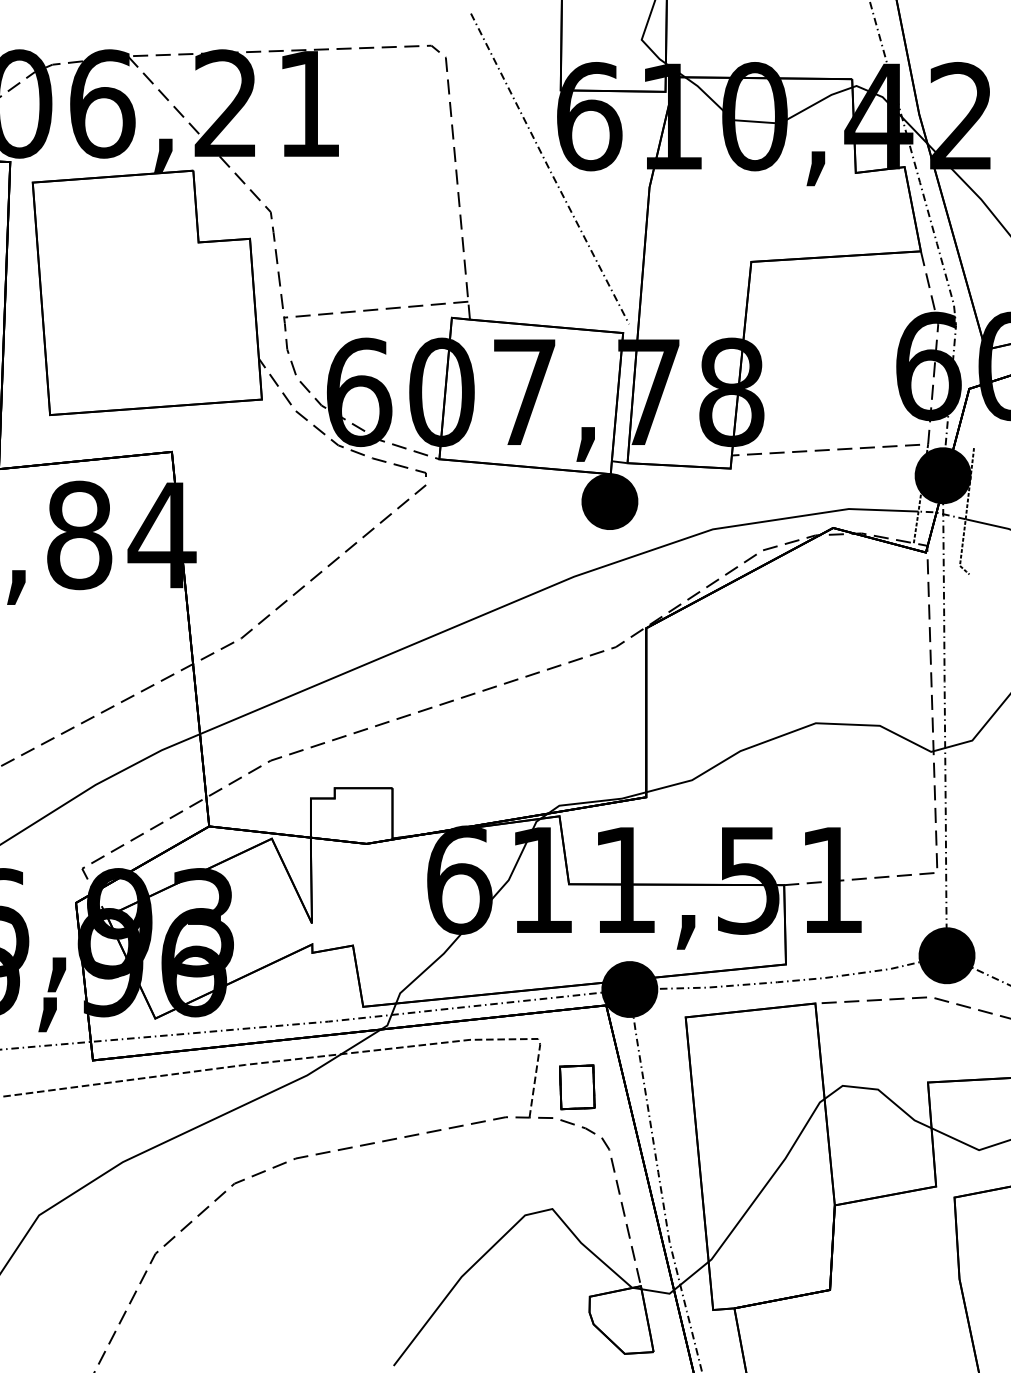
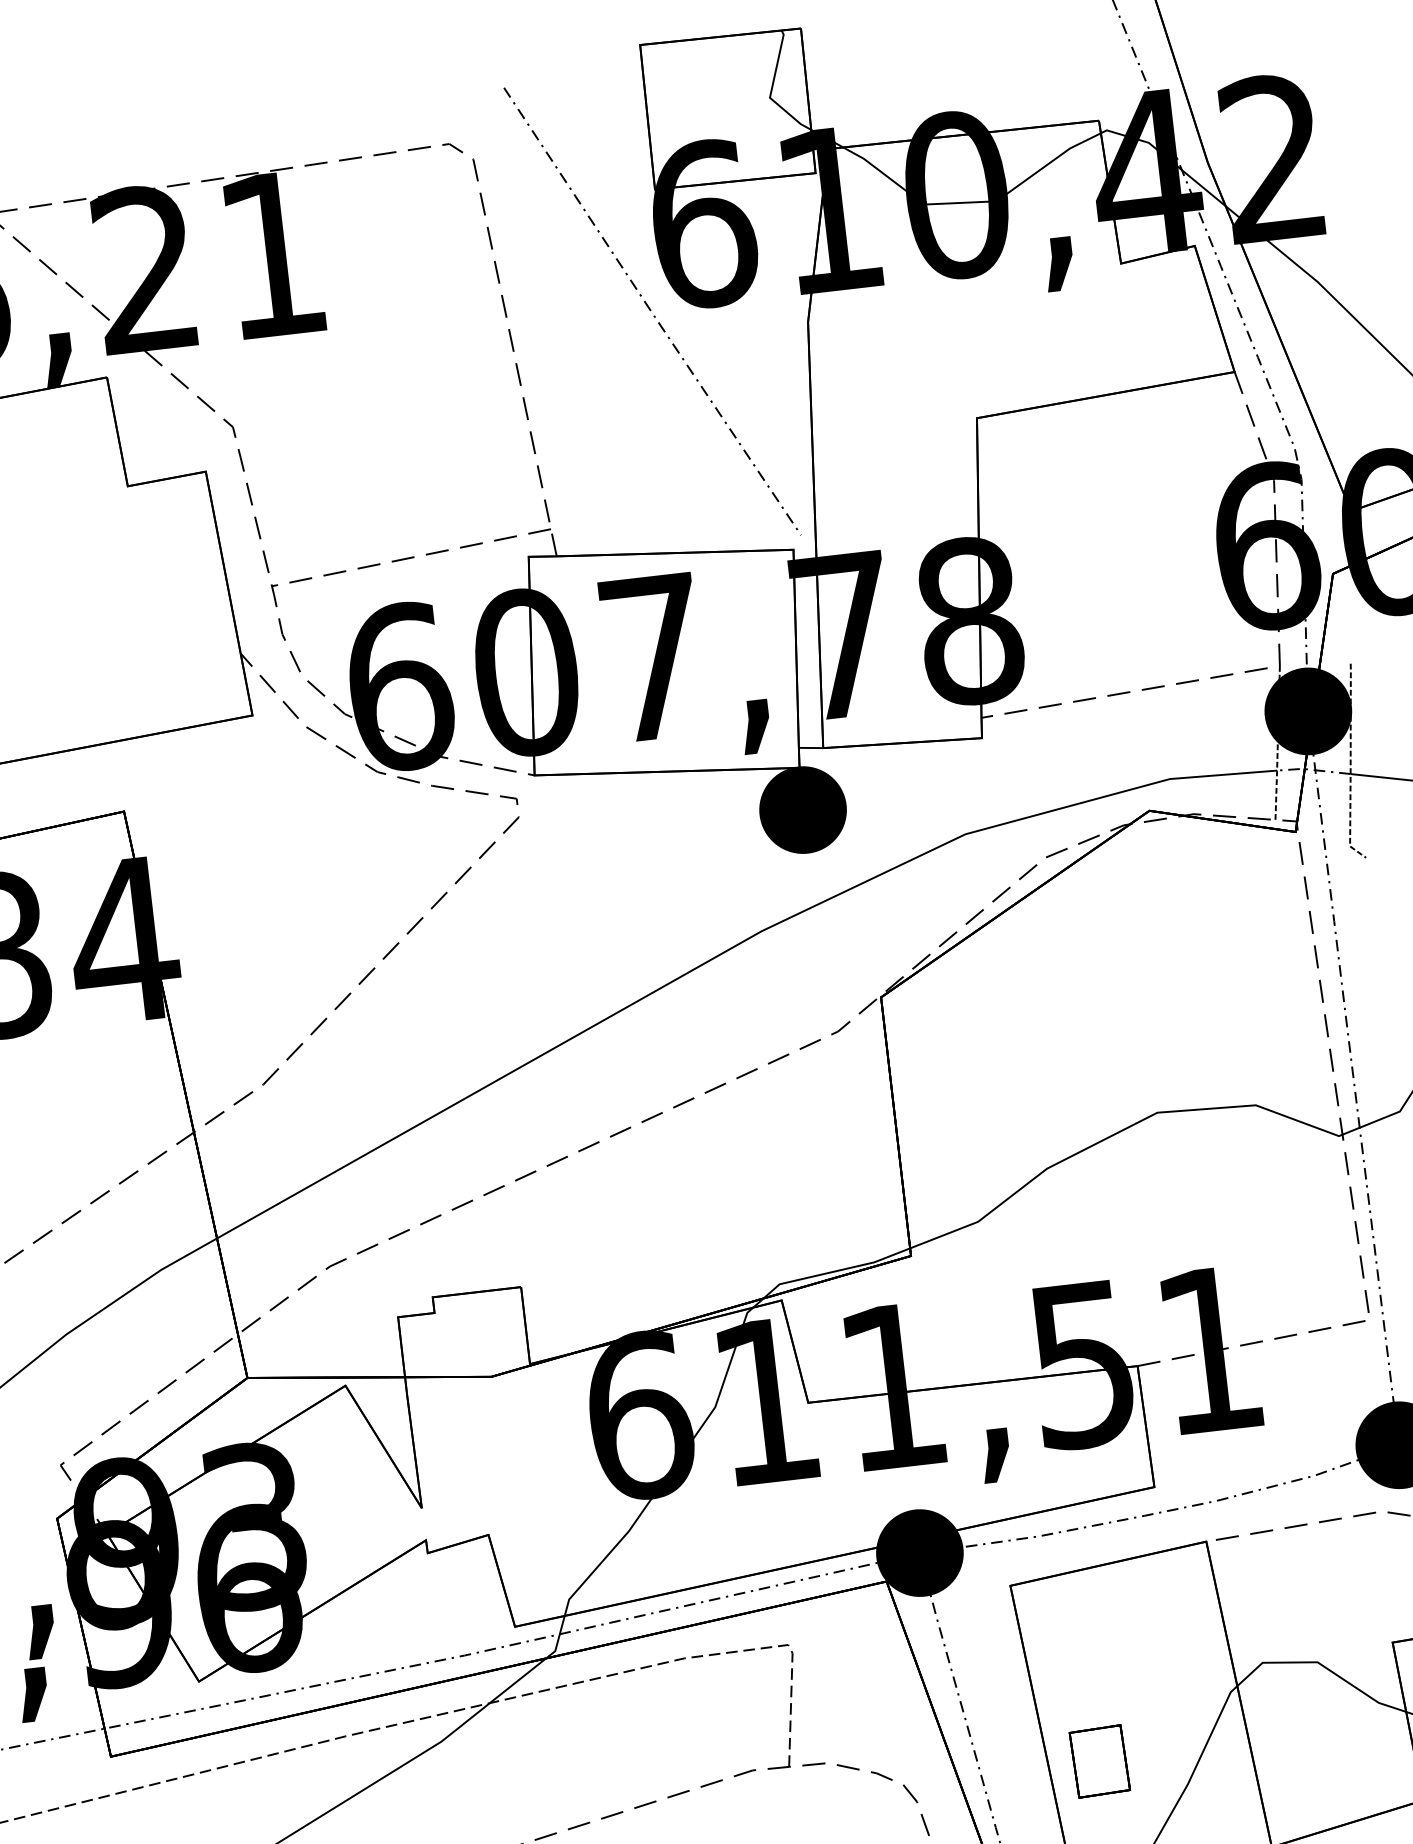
part: (577, 1087) -> (1100, 1761), moved

